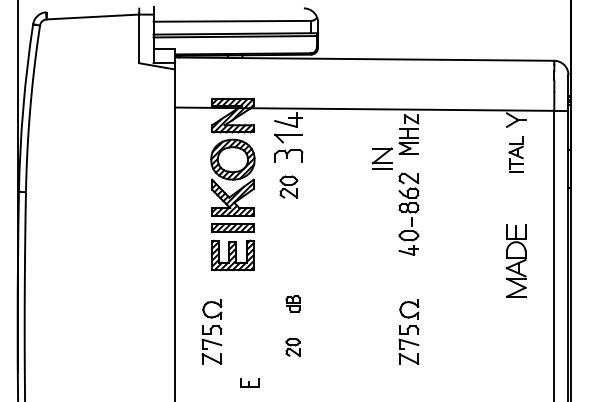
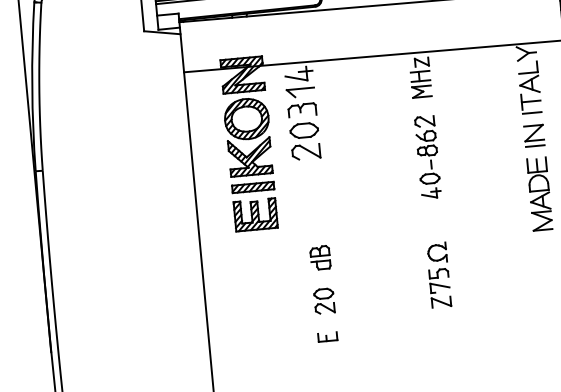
part: (515, 154) -> (529, 87), size x1.43
part: (381, 158) -> (533, 135), moved
part: (288, 186) -> (304, 140), size x1.67
part: (292, 303) -> (319, 257), size x1.43
part: (211, 331) -> (241, 293), removed
part: (292, 347) -> (323, 301), size x1.43
part: (249, 382) -> (327, 336), moved

